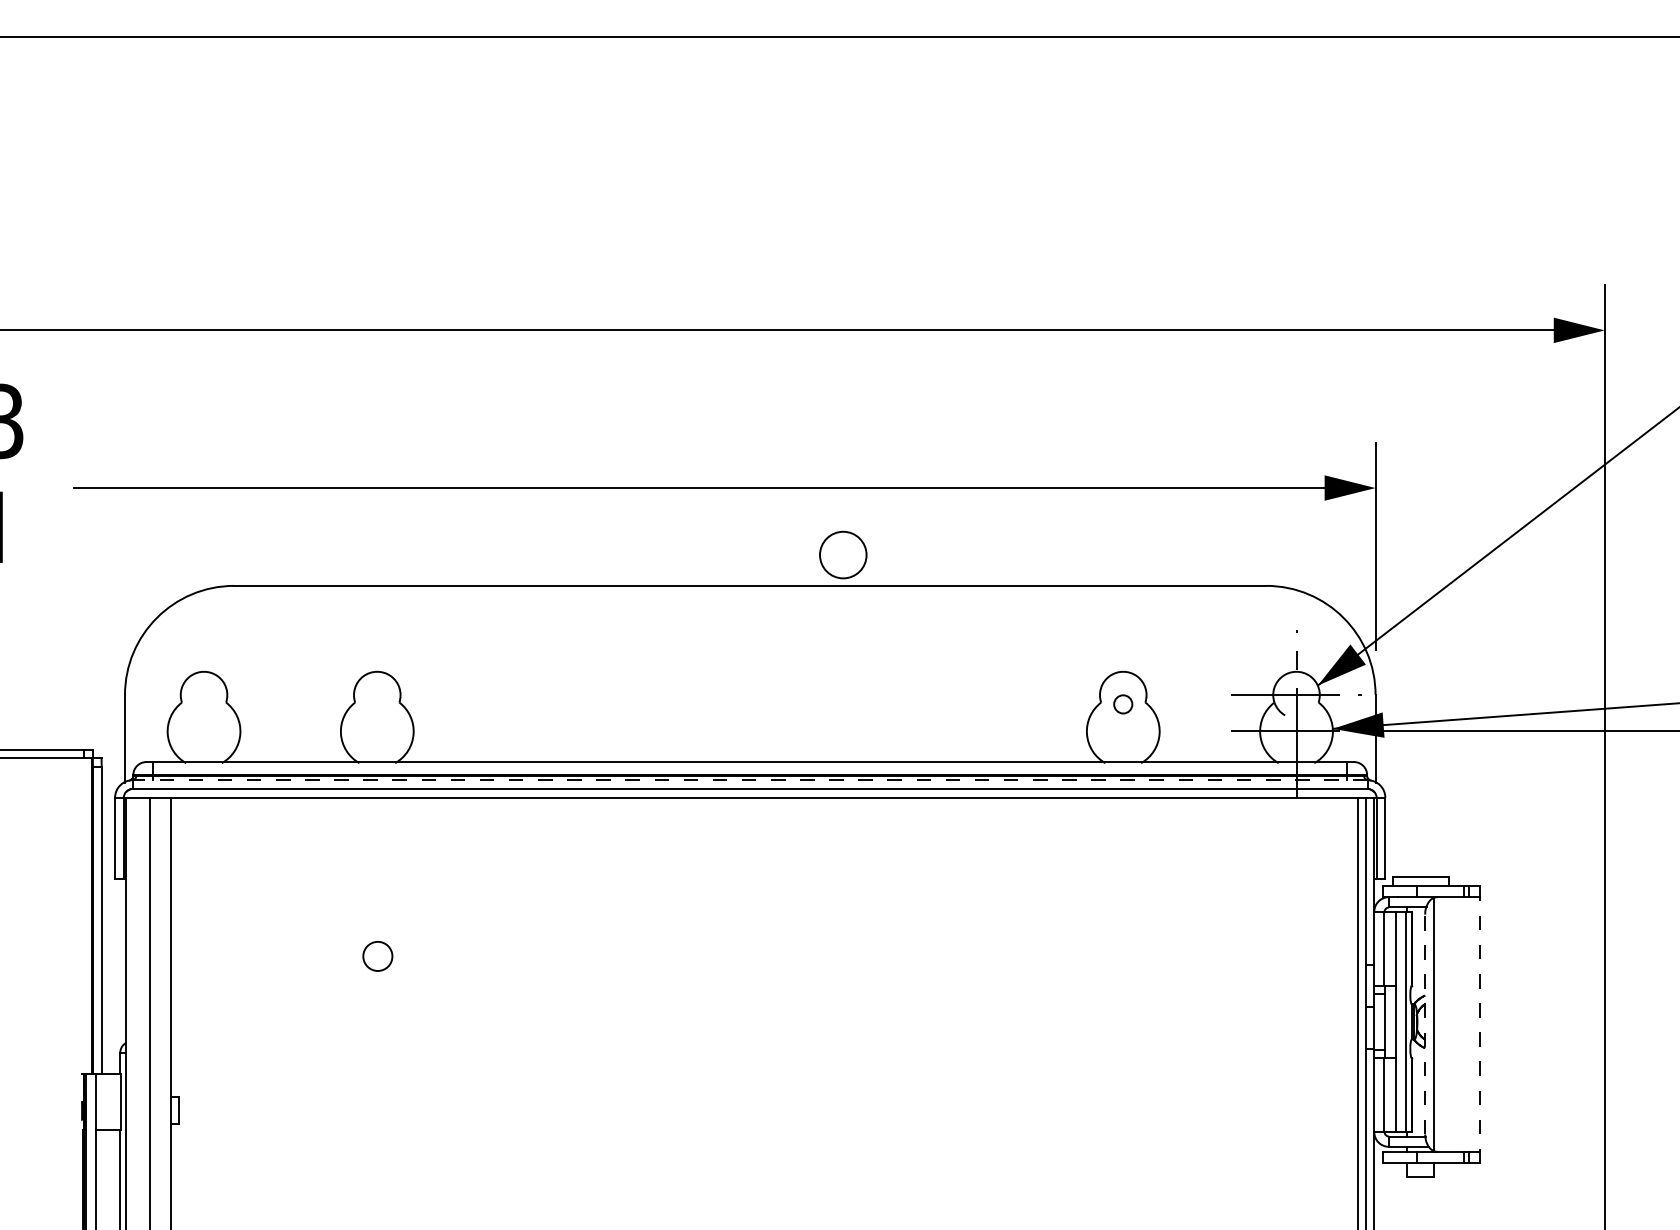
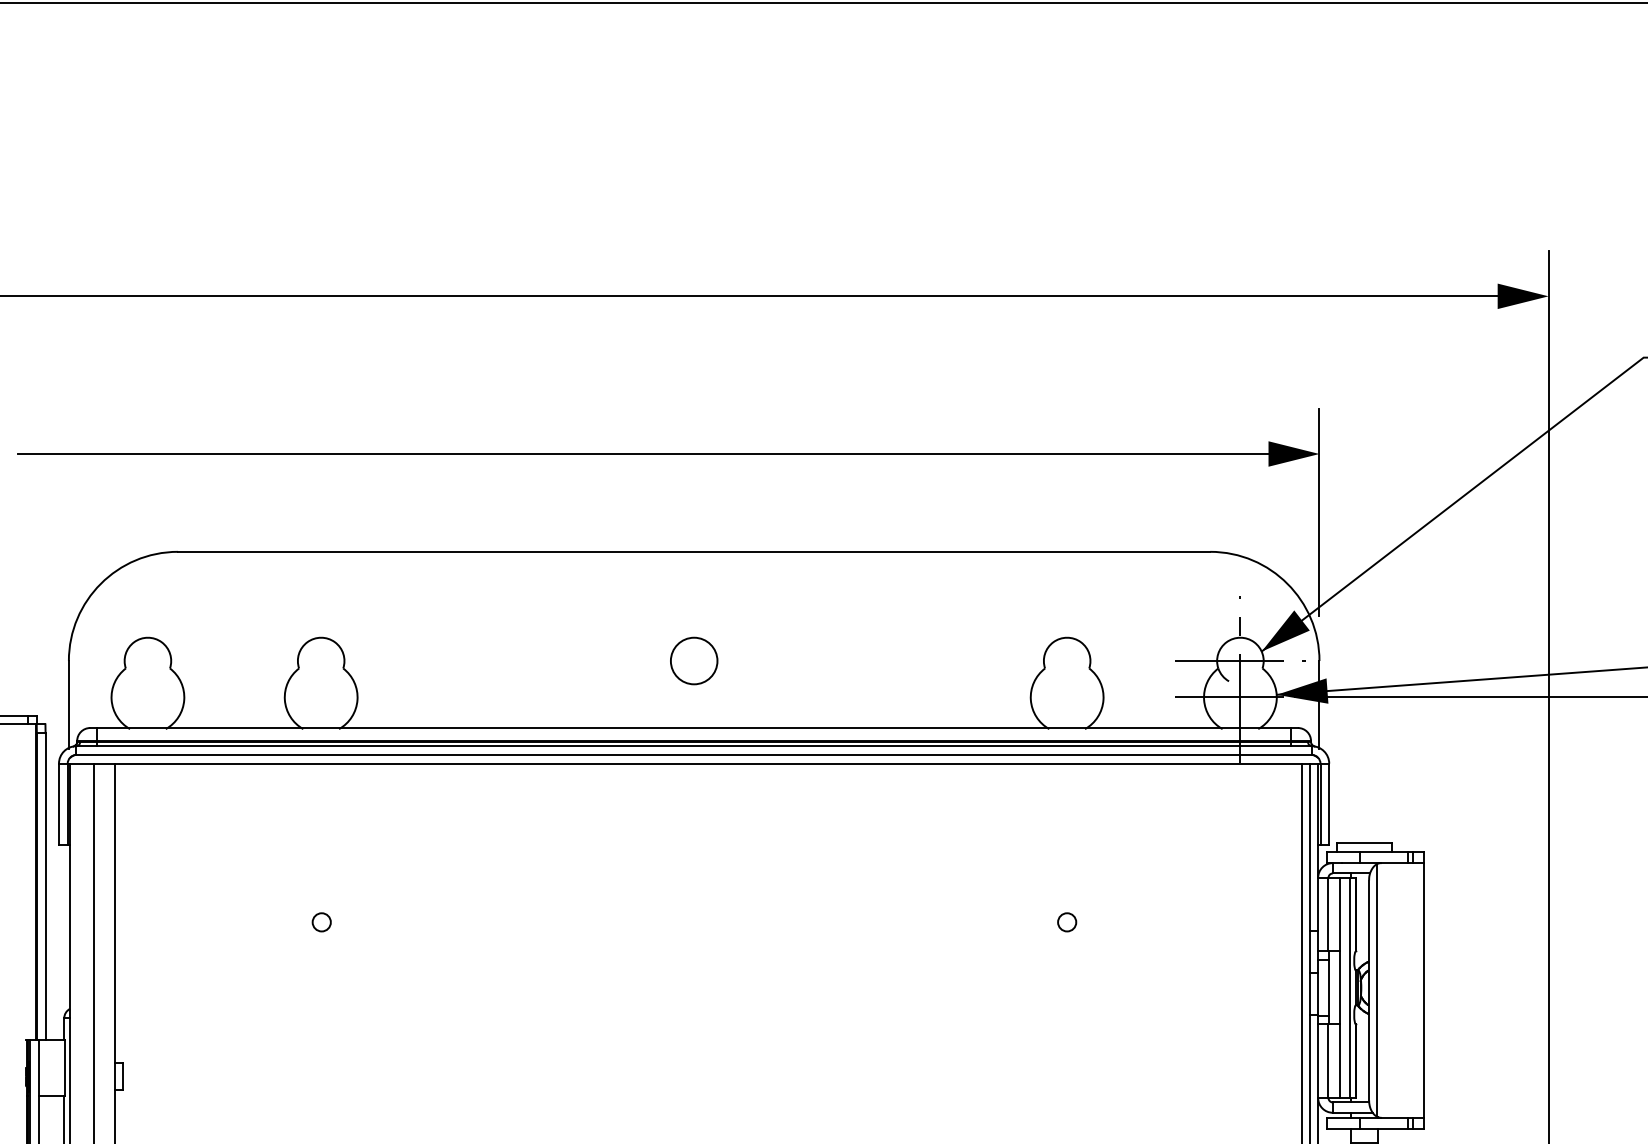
circle: (843, 554) -> (694, 660), moved
circle: (1123, 704) -> (1067, 922), moved
line: (750, 780) -> (694, 746), dashed -> solid
circle: (377, 956) -> (321, 922), size x0.62
line: (1425, 1024) -> (1369, 990), dashed -> solid
line: (1480, 1024) -> (1424, 990), dashed -> solid

